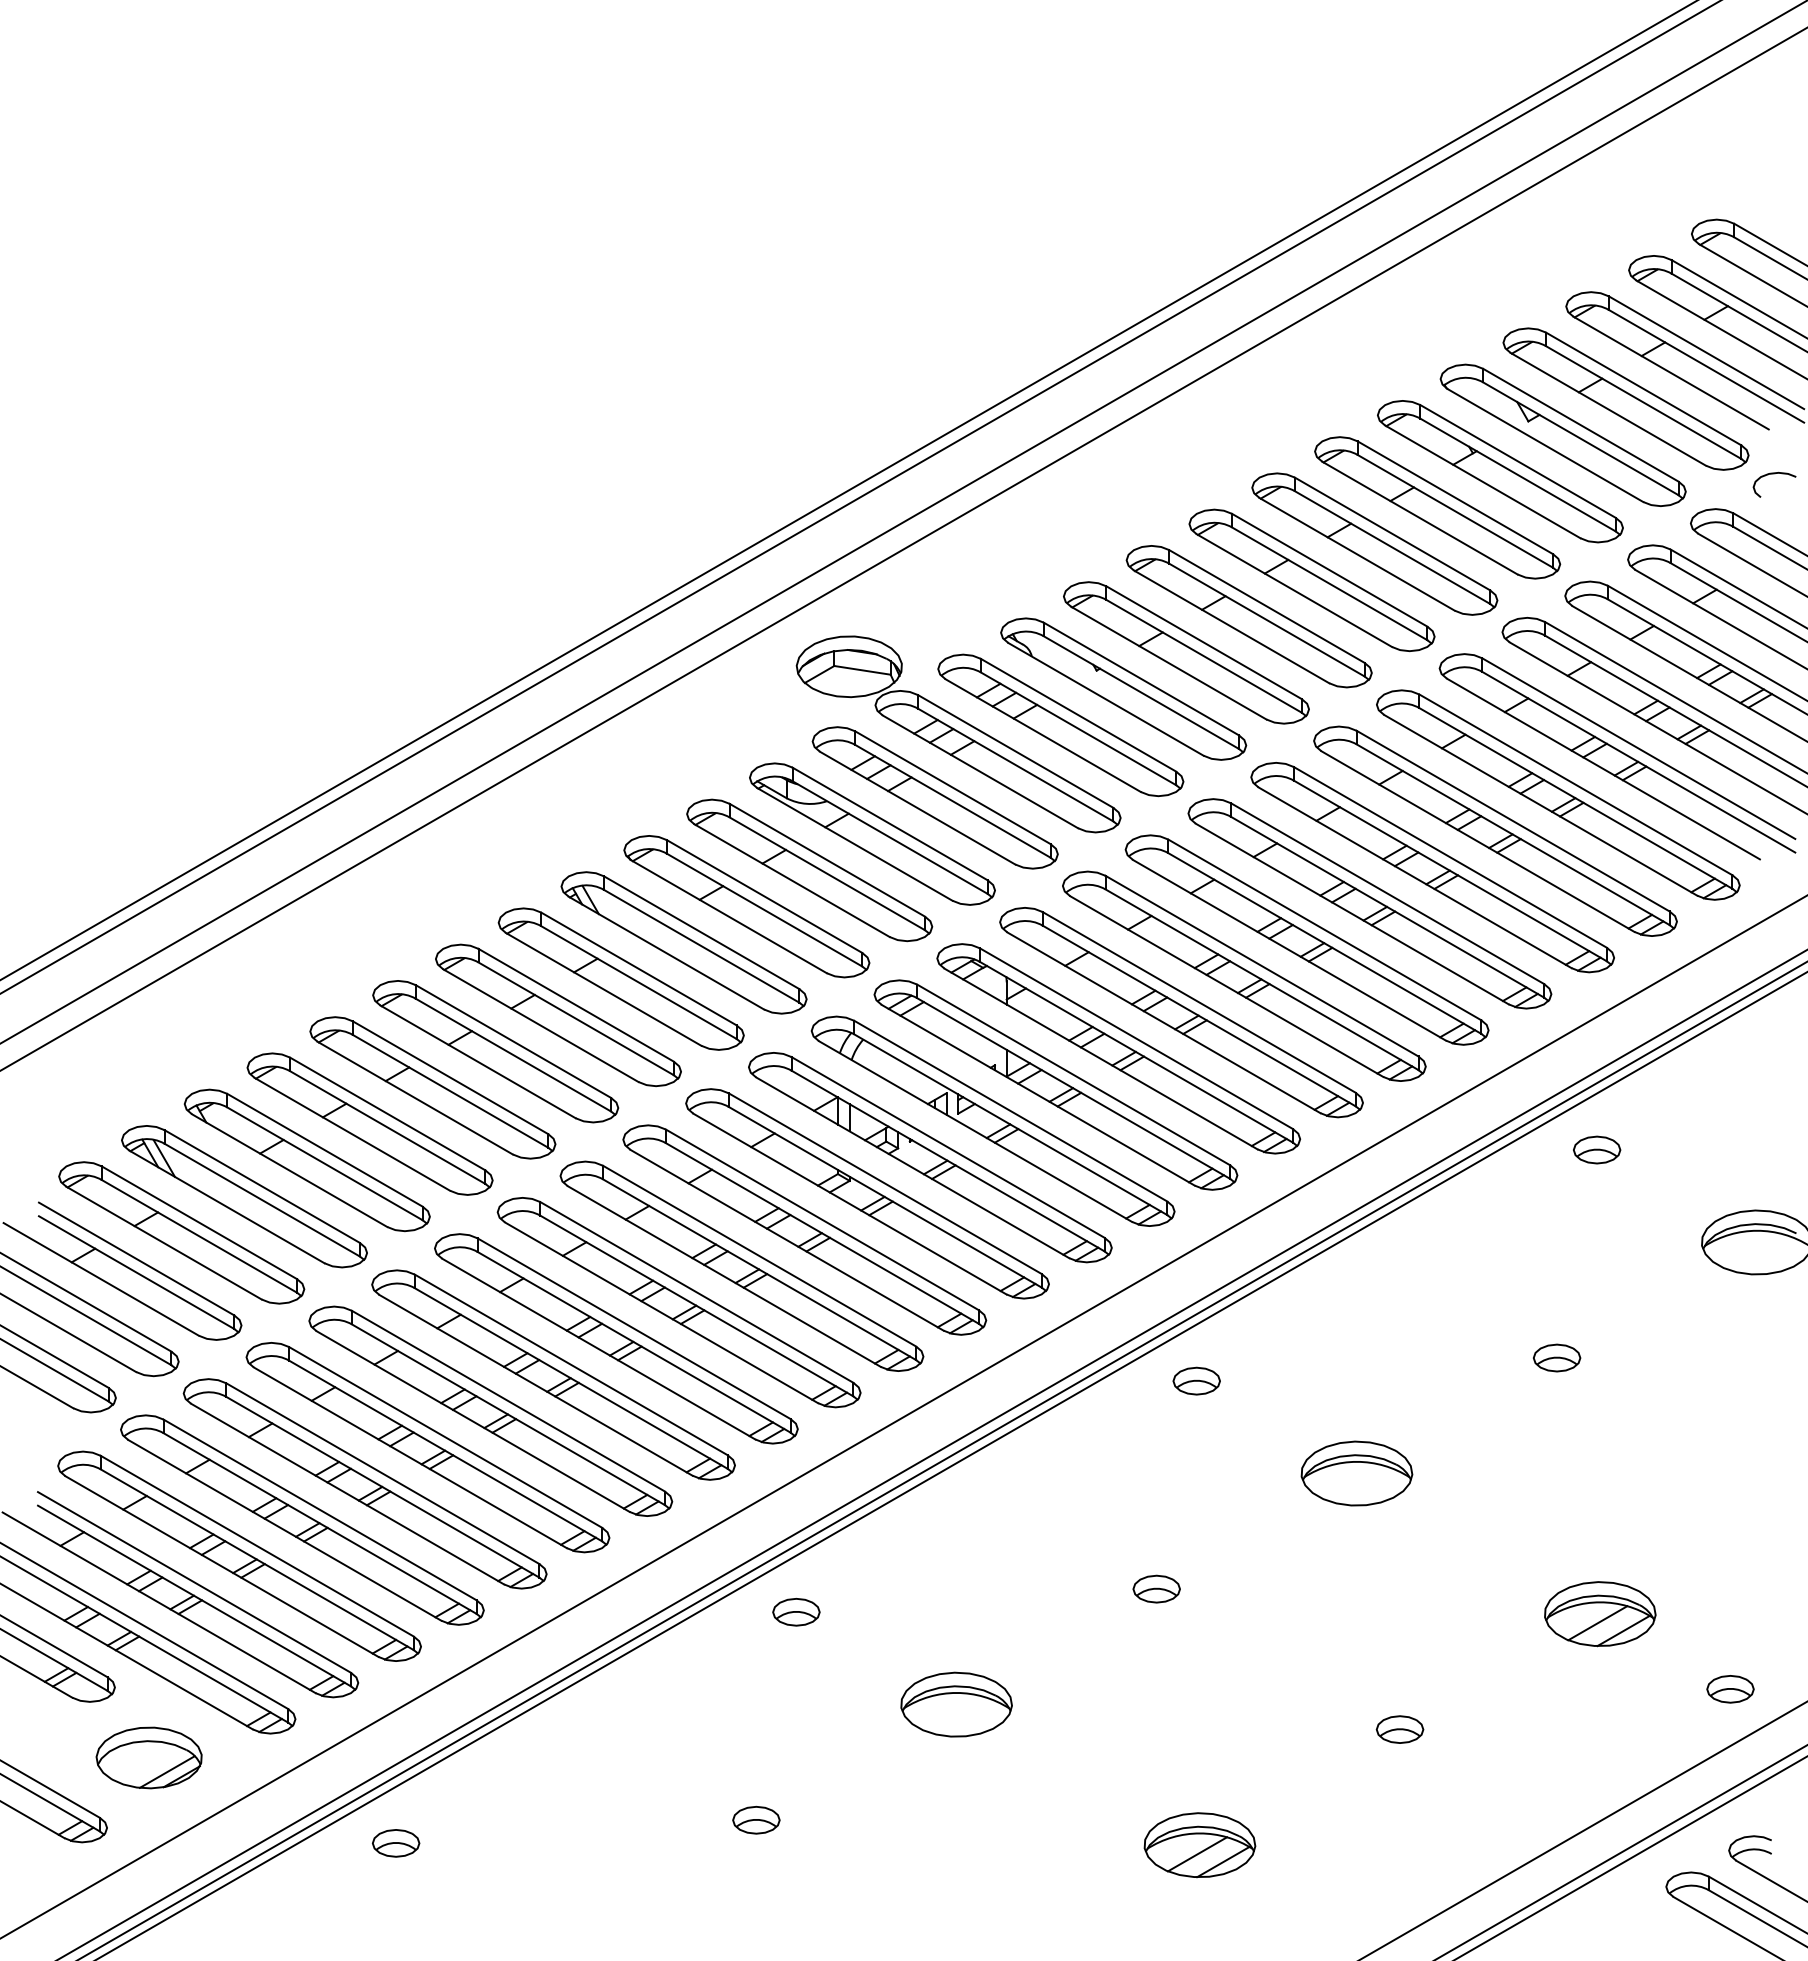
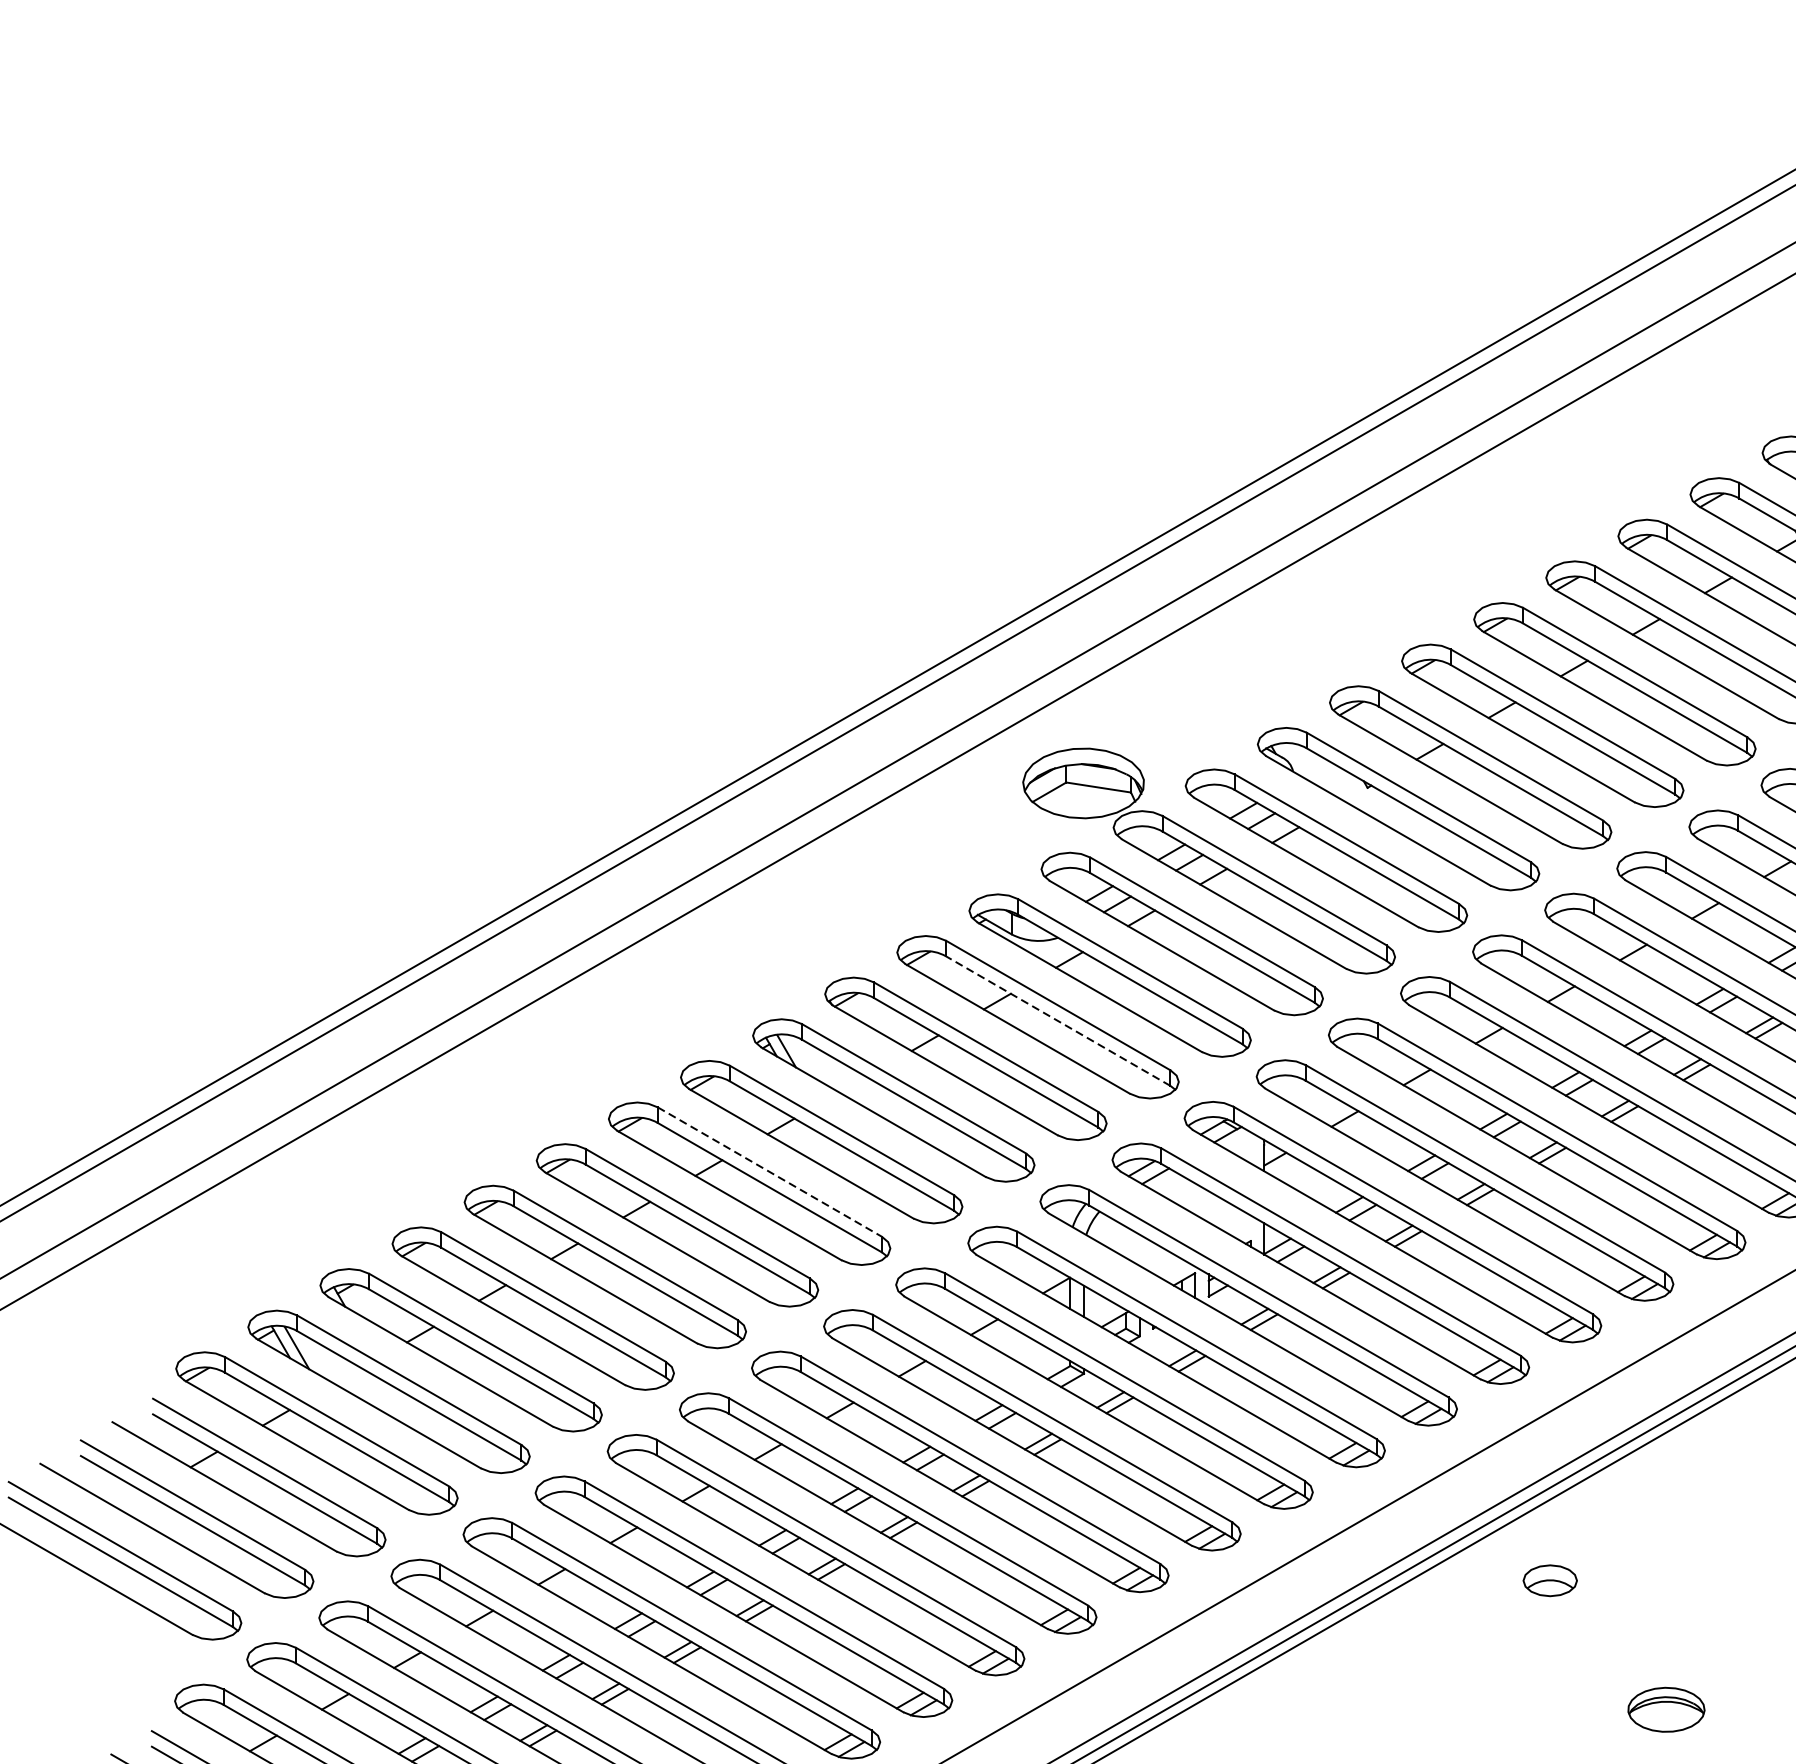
line: (827, 873) -> (1058, 1020), solid -> dashed
line: (576, 1005) -> (770, 1172), solid -> dashed
part: (1196, 1380) -> (1549, 1580), moved
part: (1356, 1473) -> (1665, 1709), size x0.6

